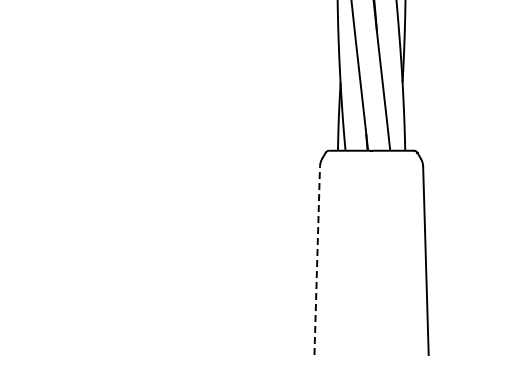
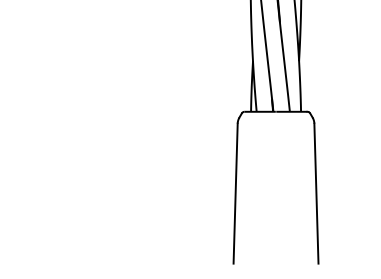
line: (317, 260) -> (235, 193), dashed -> solid

